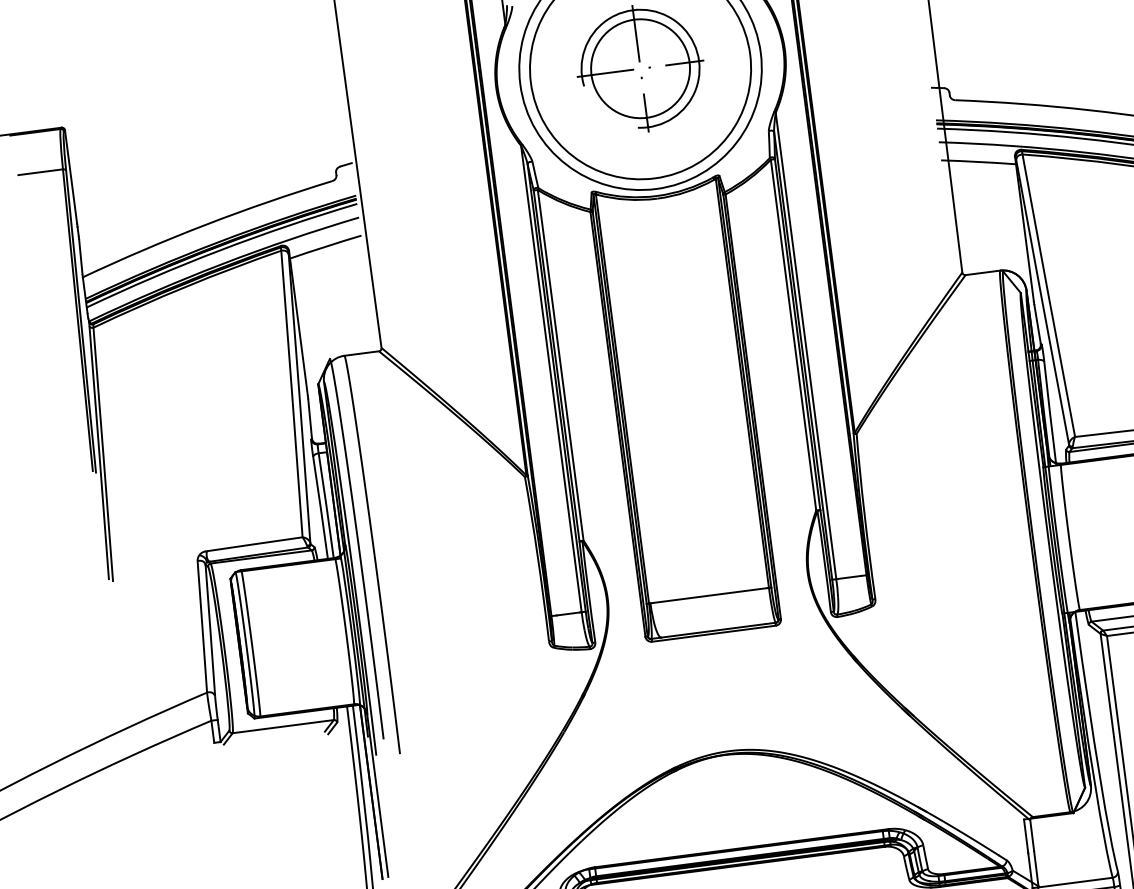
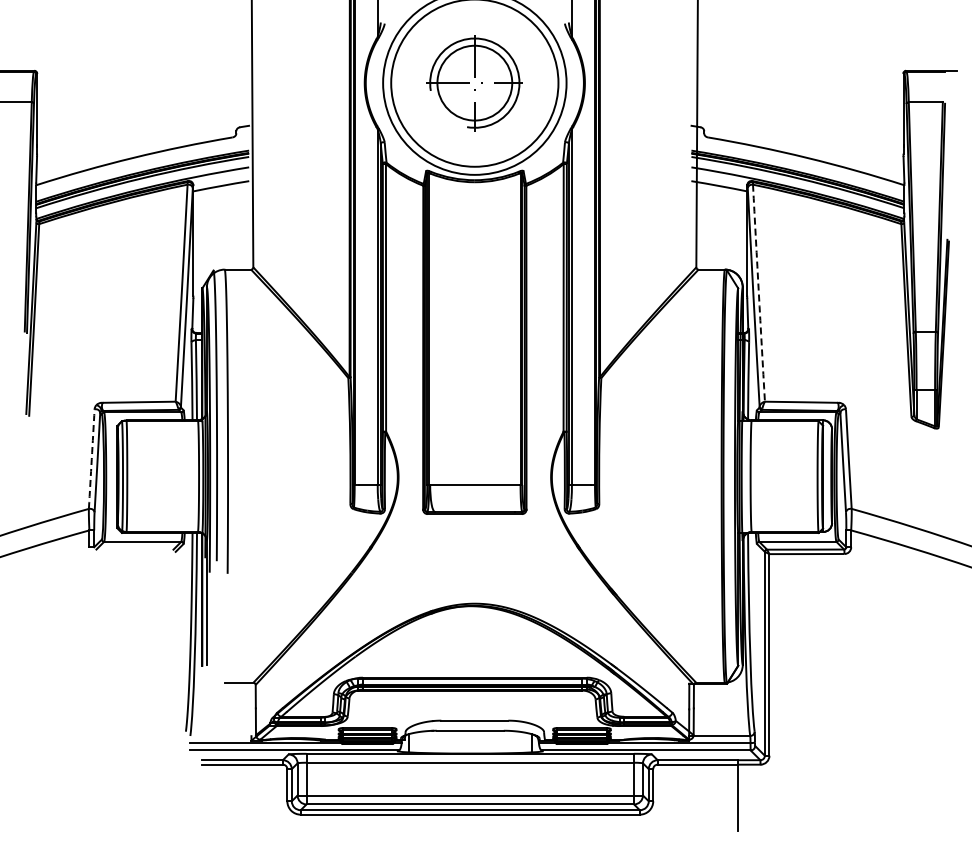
arc: (1048, 296) -> (758, 293), solid -> dashed
arc: (202, 627) -> (91, 459), solid -> dashed

